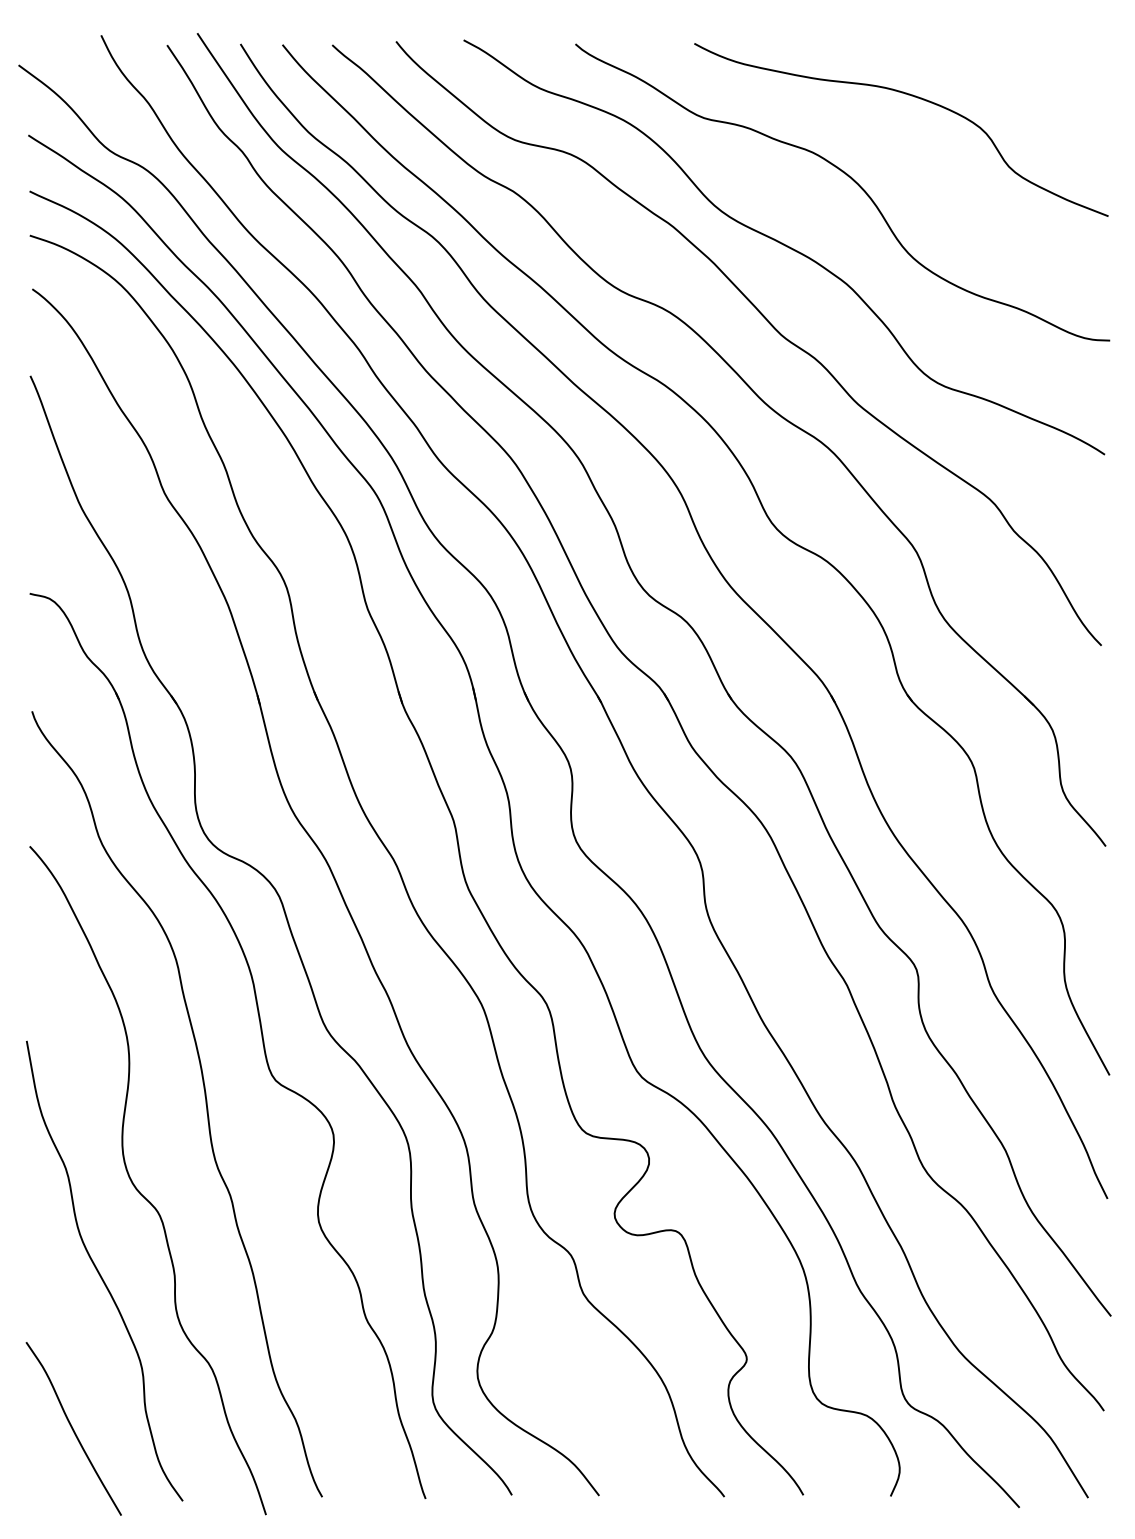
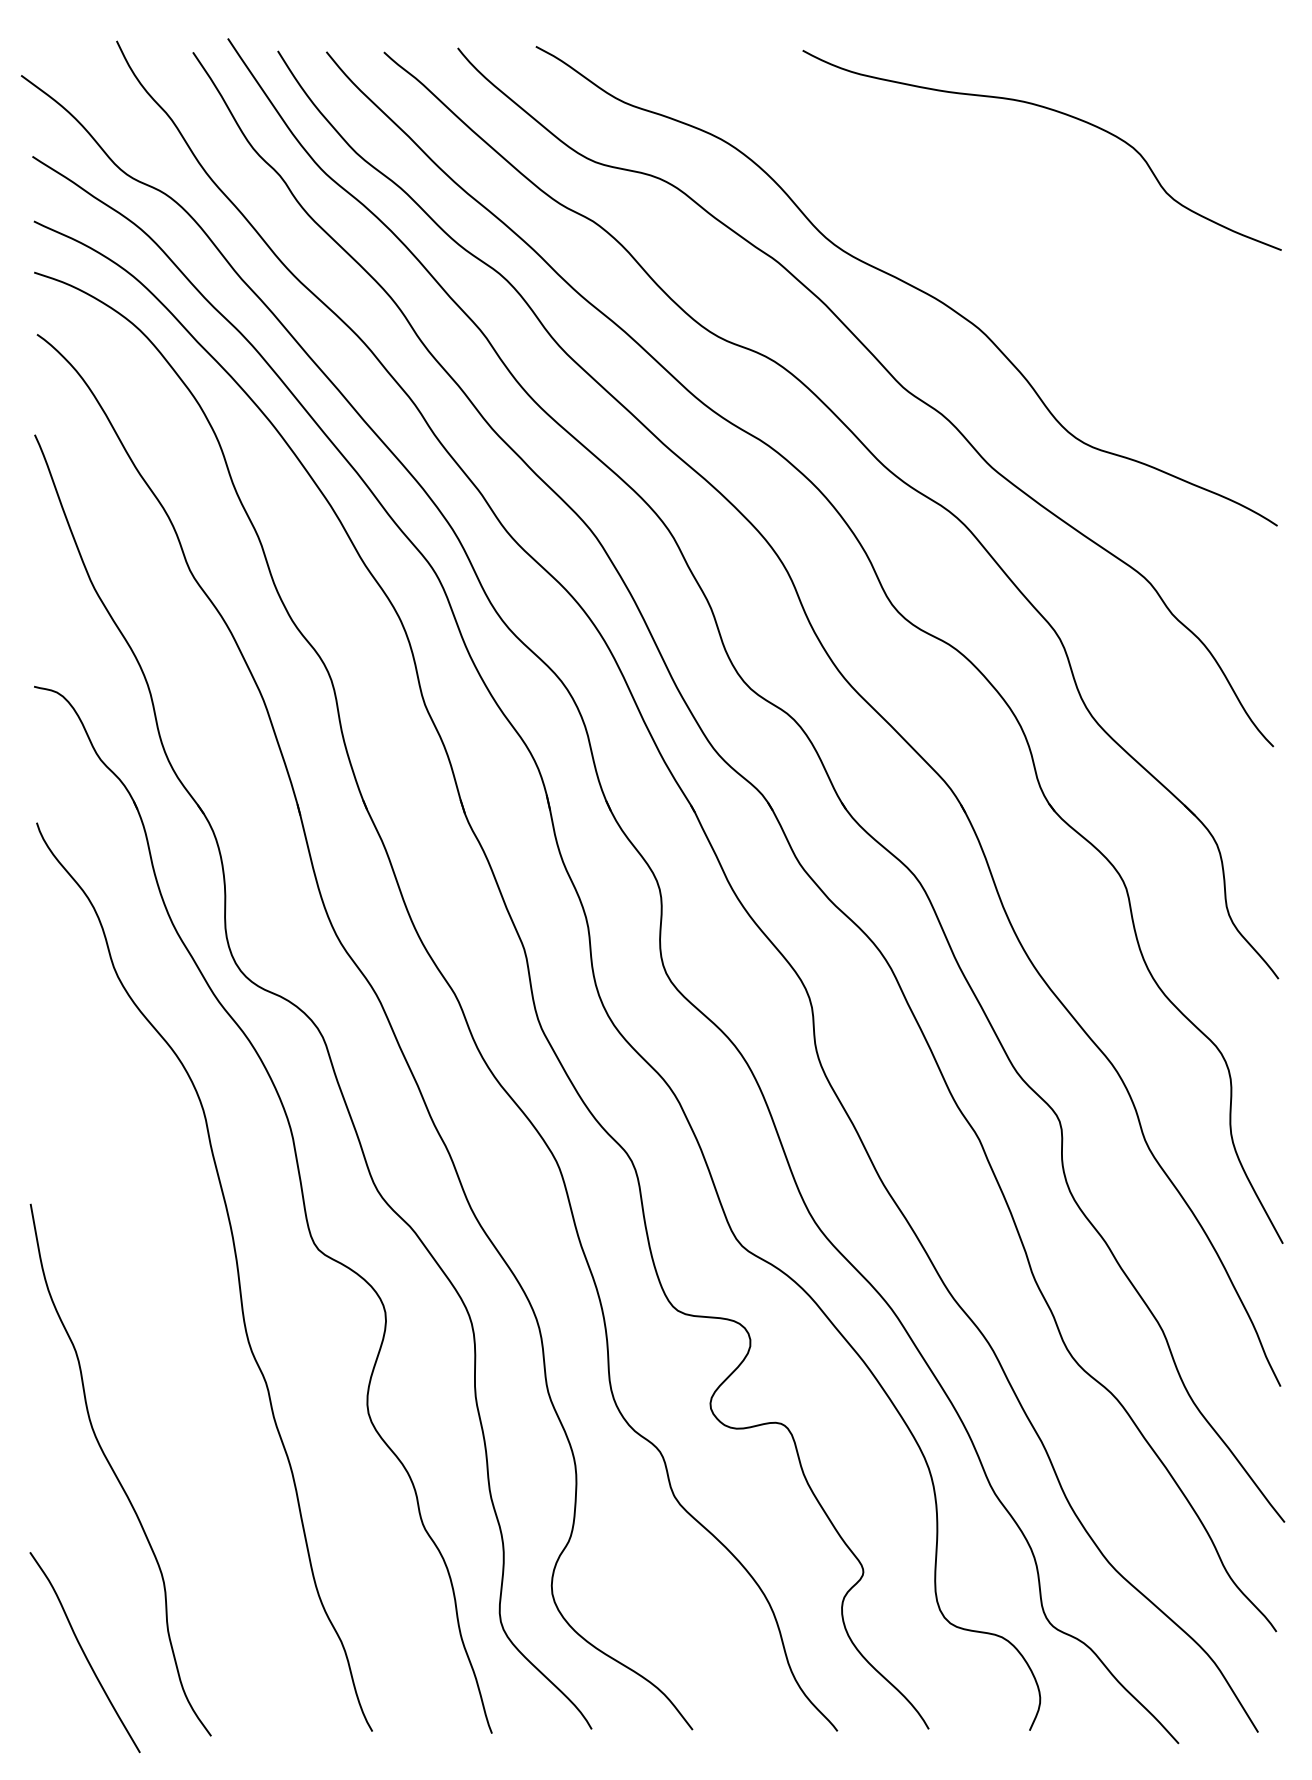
curve: (853, 181) -> (986, 209), removed
curve: (138, 1189) -> (159, 1375), removed

